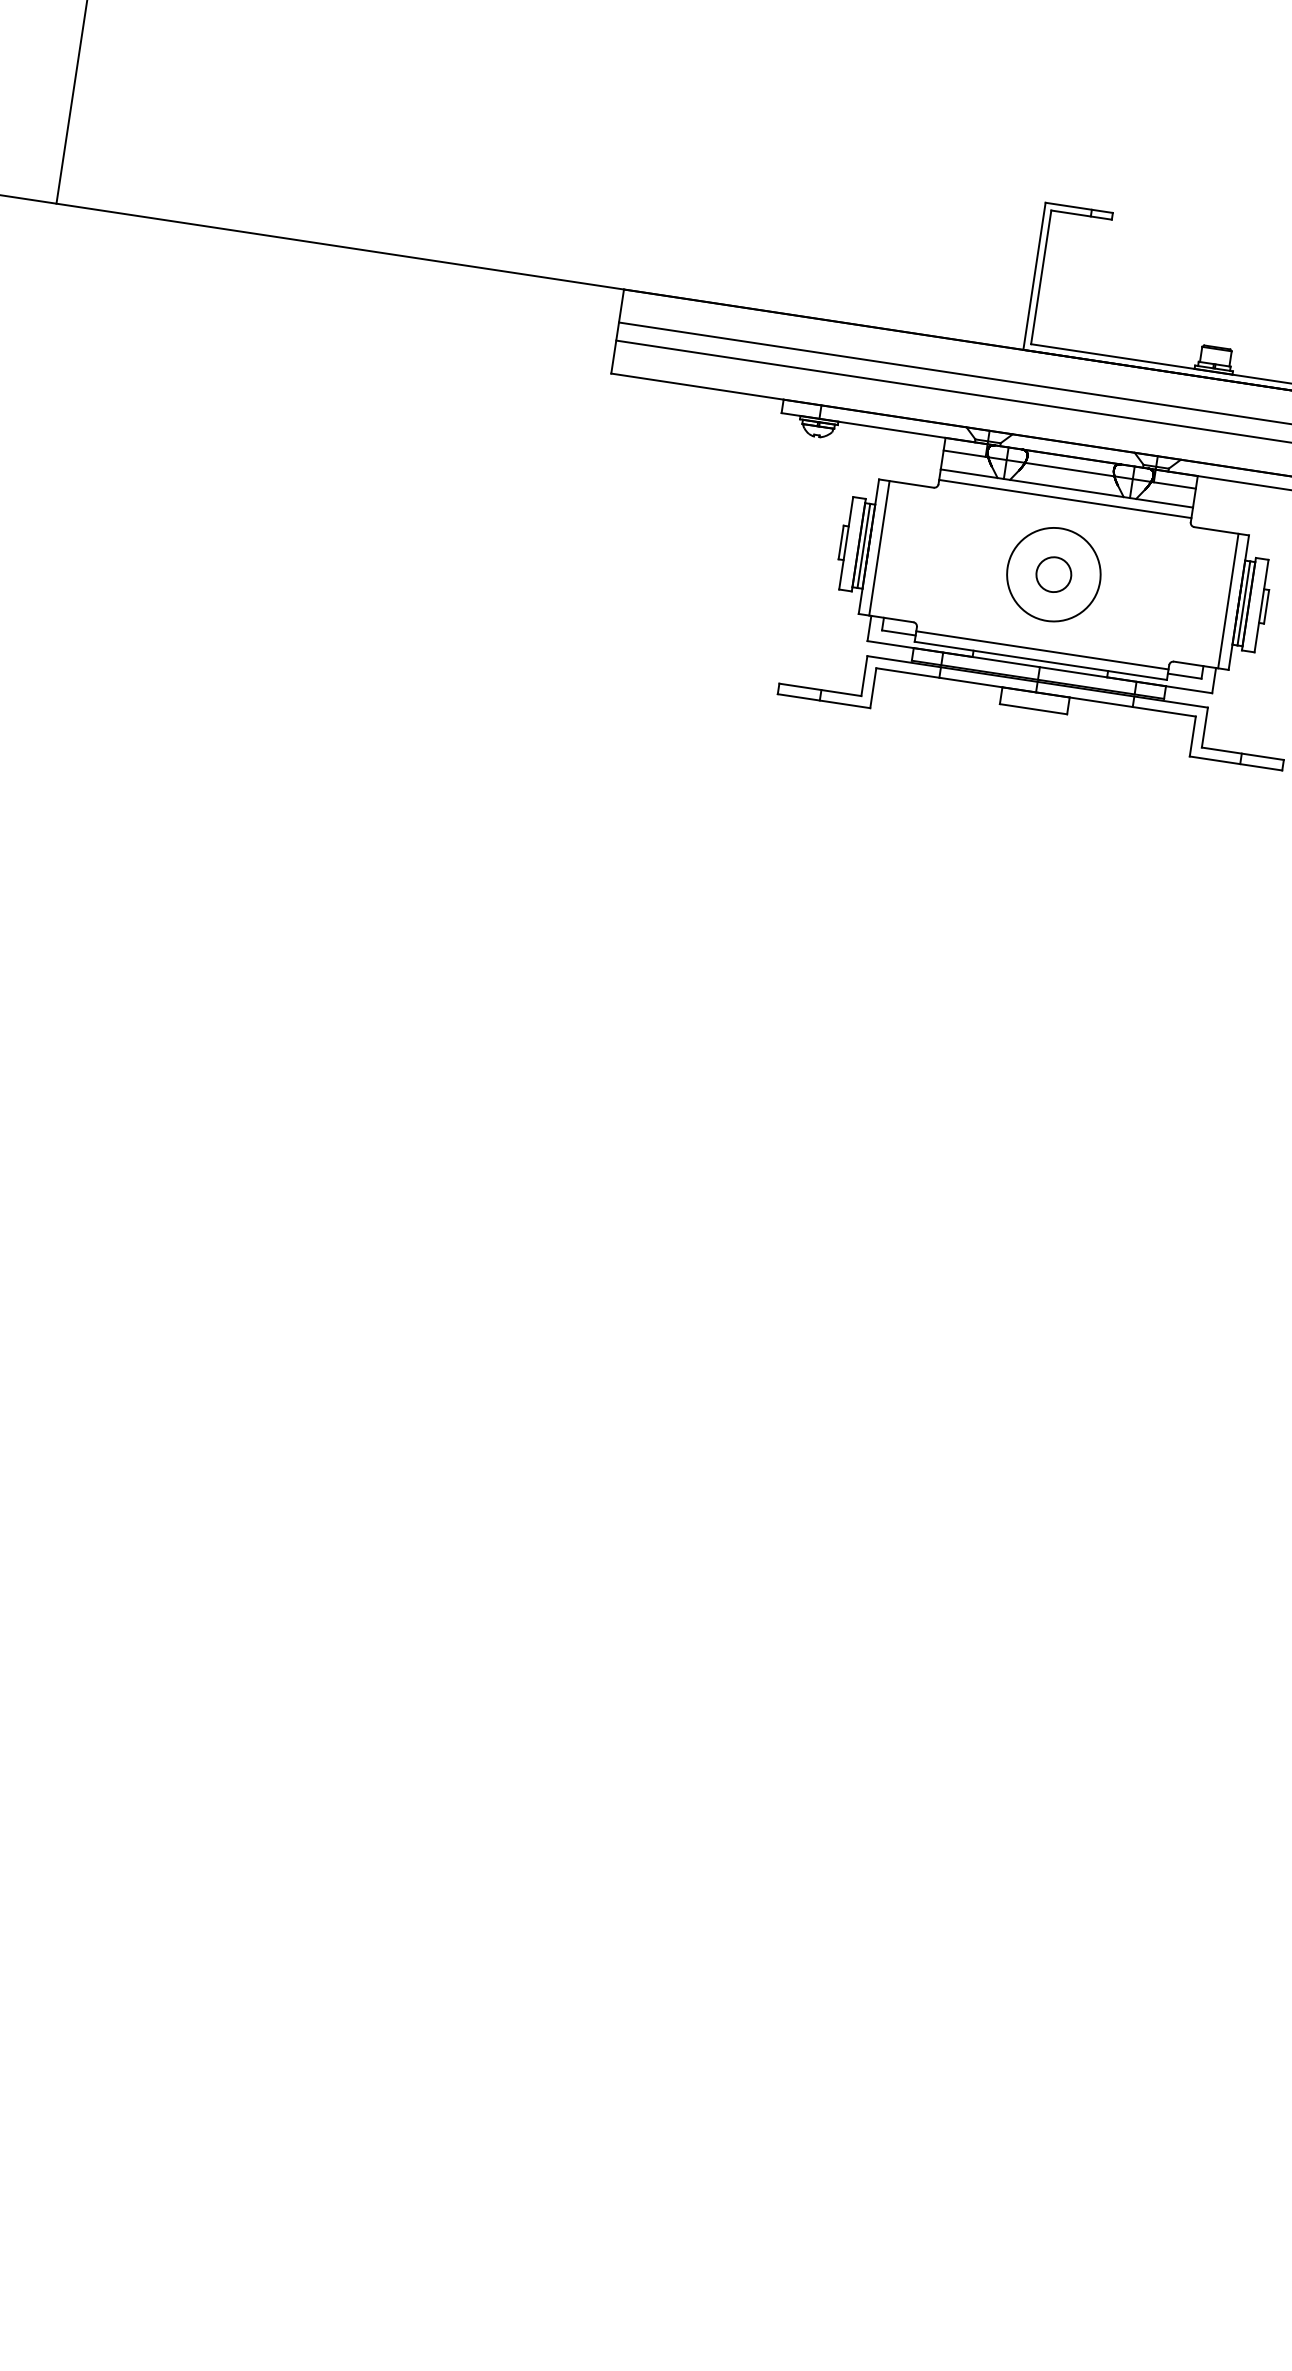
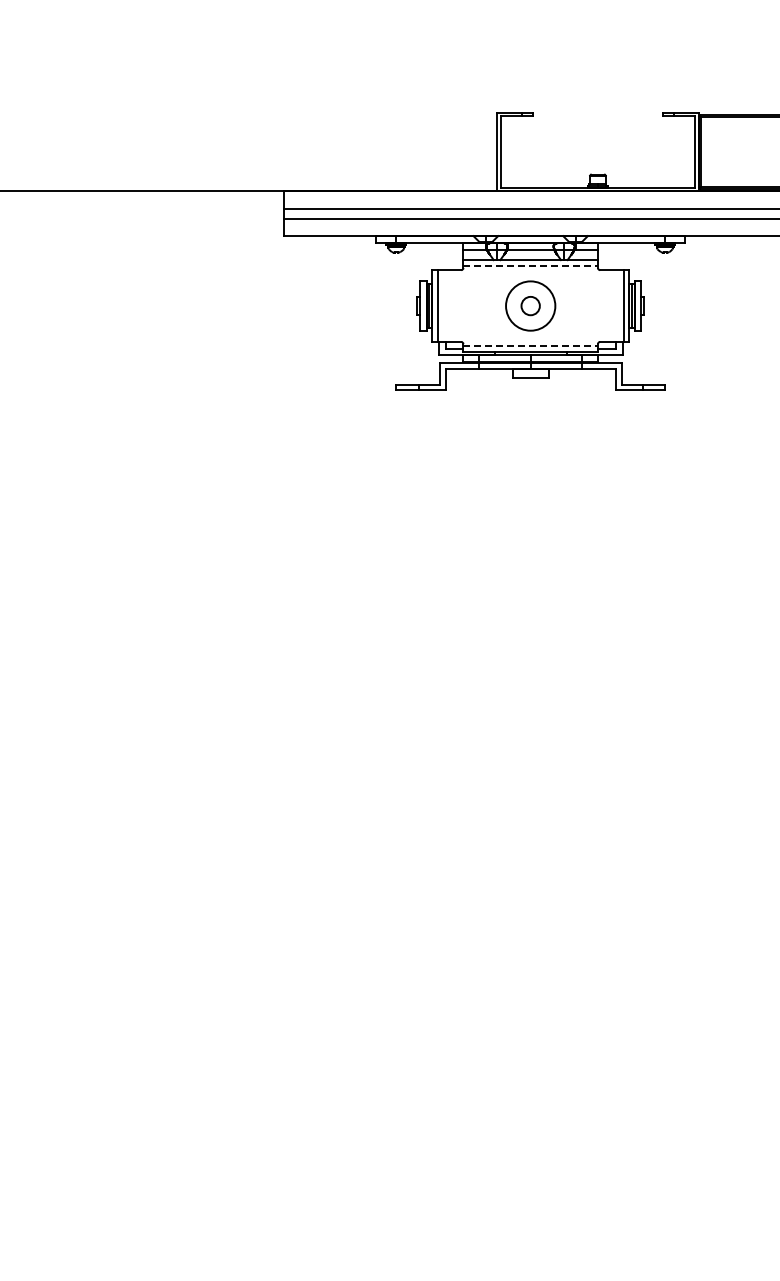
line: (1066, 498) -> (531, 265), solid -> dashed
line: (1043, 650) -> (531, 346), solid -> dashed

